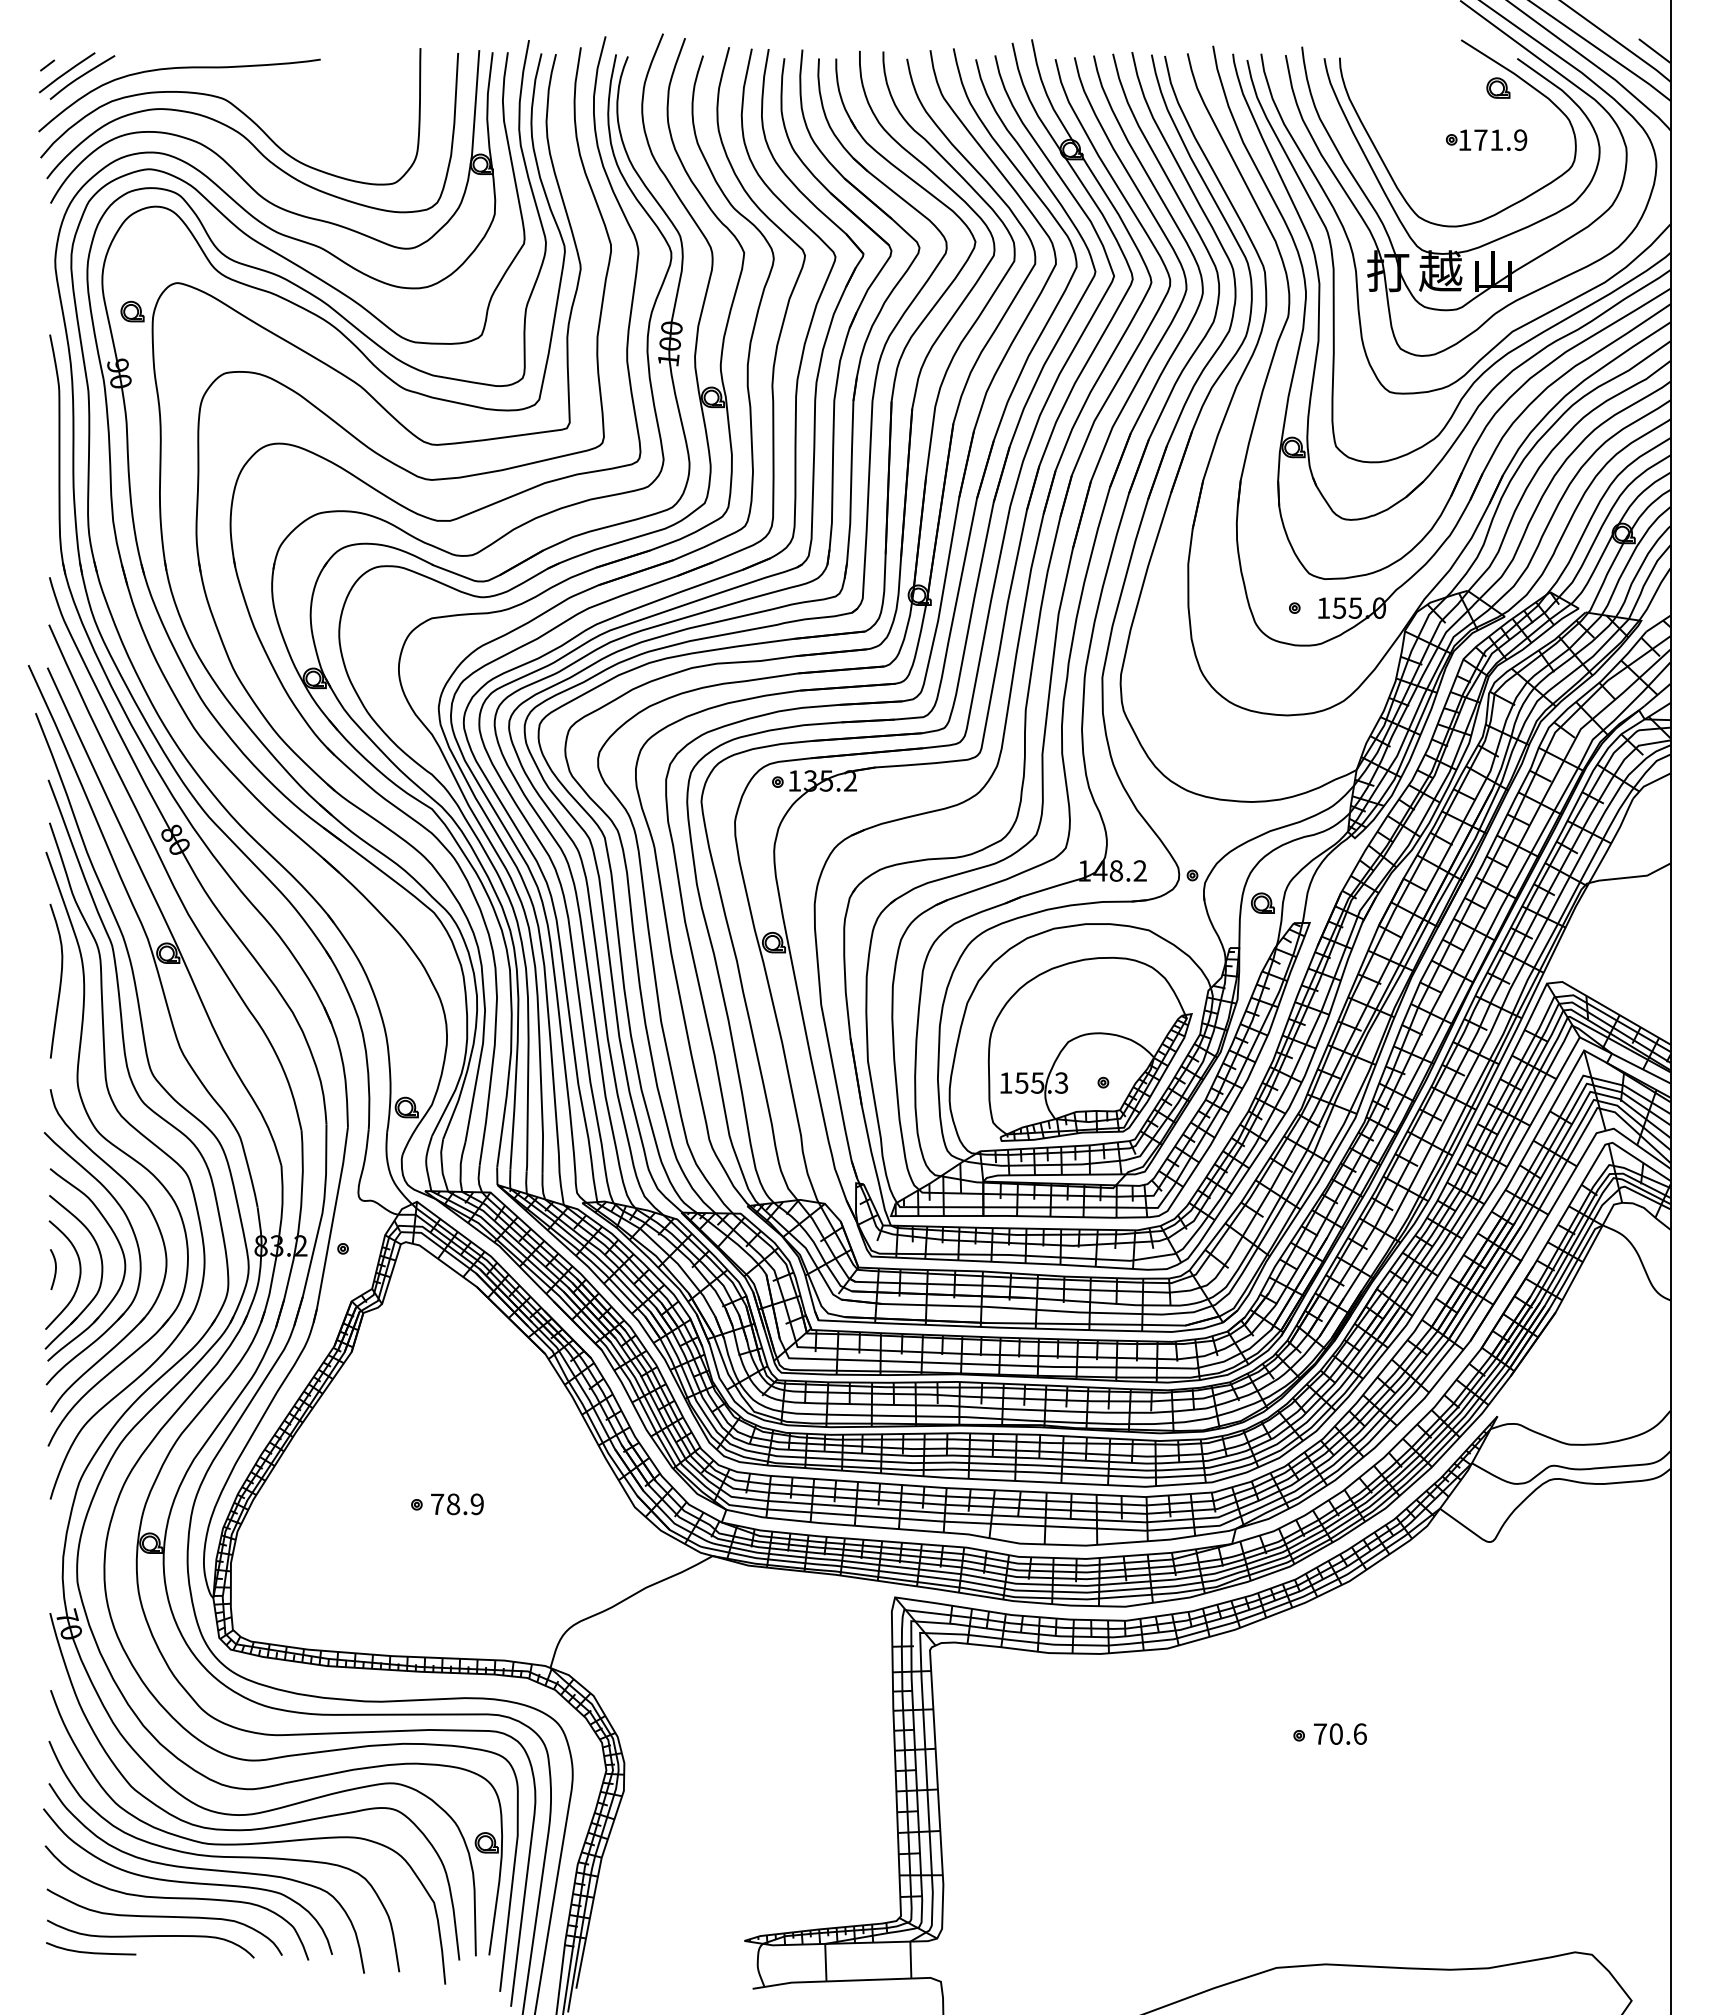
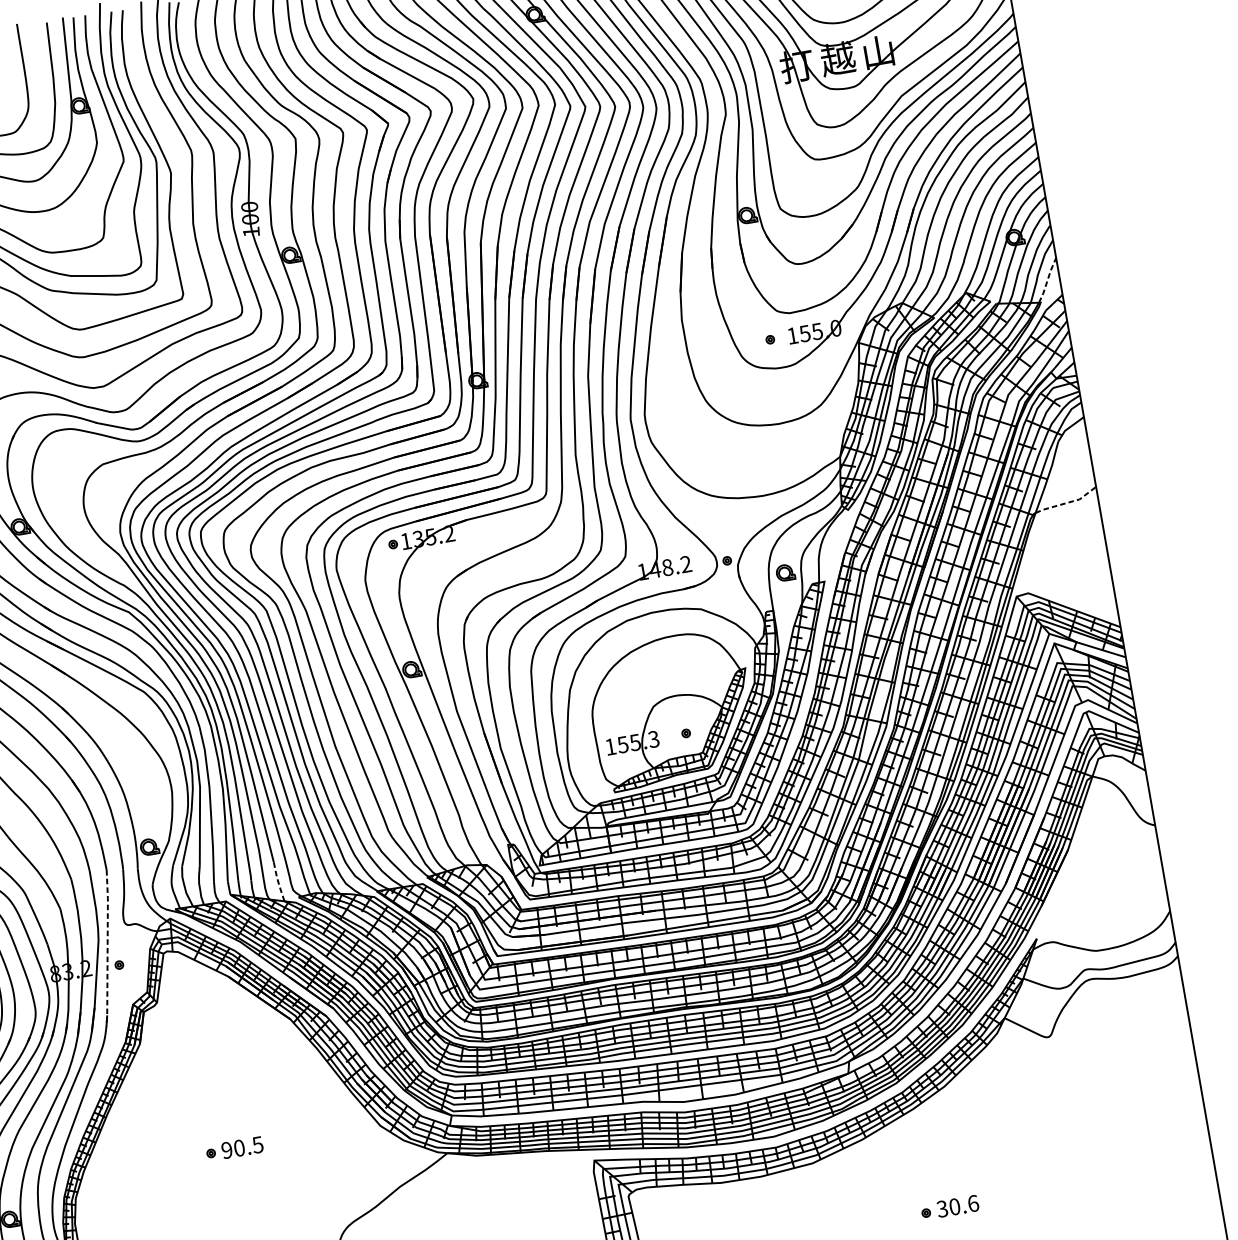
line: (1655, 593) -> (1047, 279), solid -> dashed
line: (1631, 877) -> (1067, 502), solid -> dashed
line: (560, 1180) -> (278, 882), solid -> dashed
line: (332, 1225) -> (108, 948), solid -> dashed
text: (457, 1504) -> (242, 1147), 78.9 -> 90.5
text: (1319, 1733) -> (941, 1208), 70.6 -> 30.6

